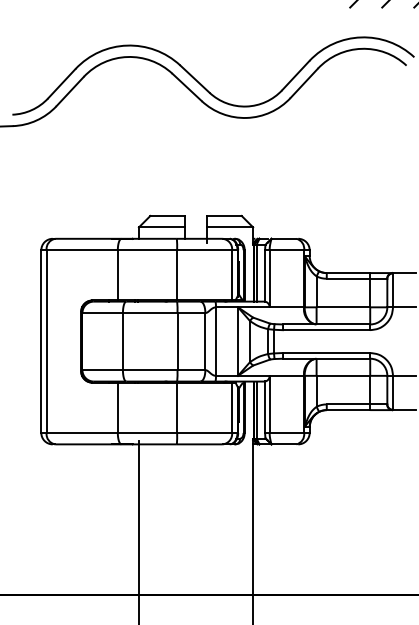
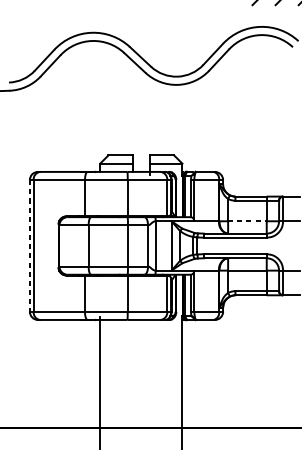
line: (343, 307) -> (247, 221), solid -> dashed
line: (41, 342) -> (30, 246), solid -> dashed

